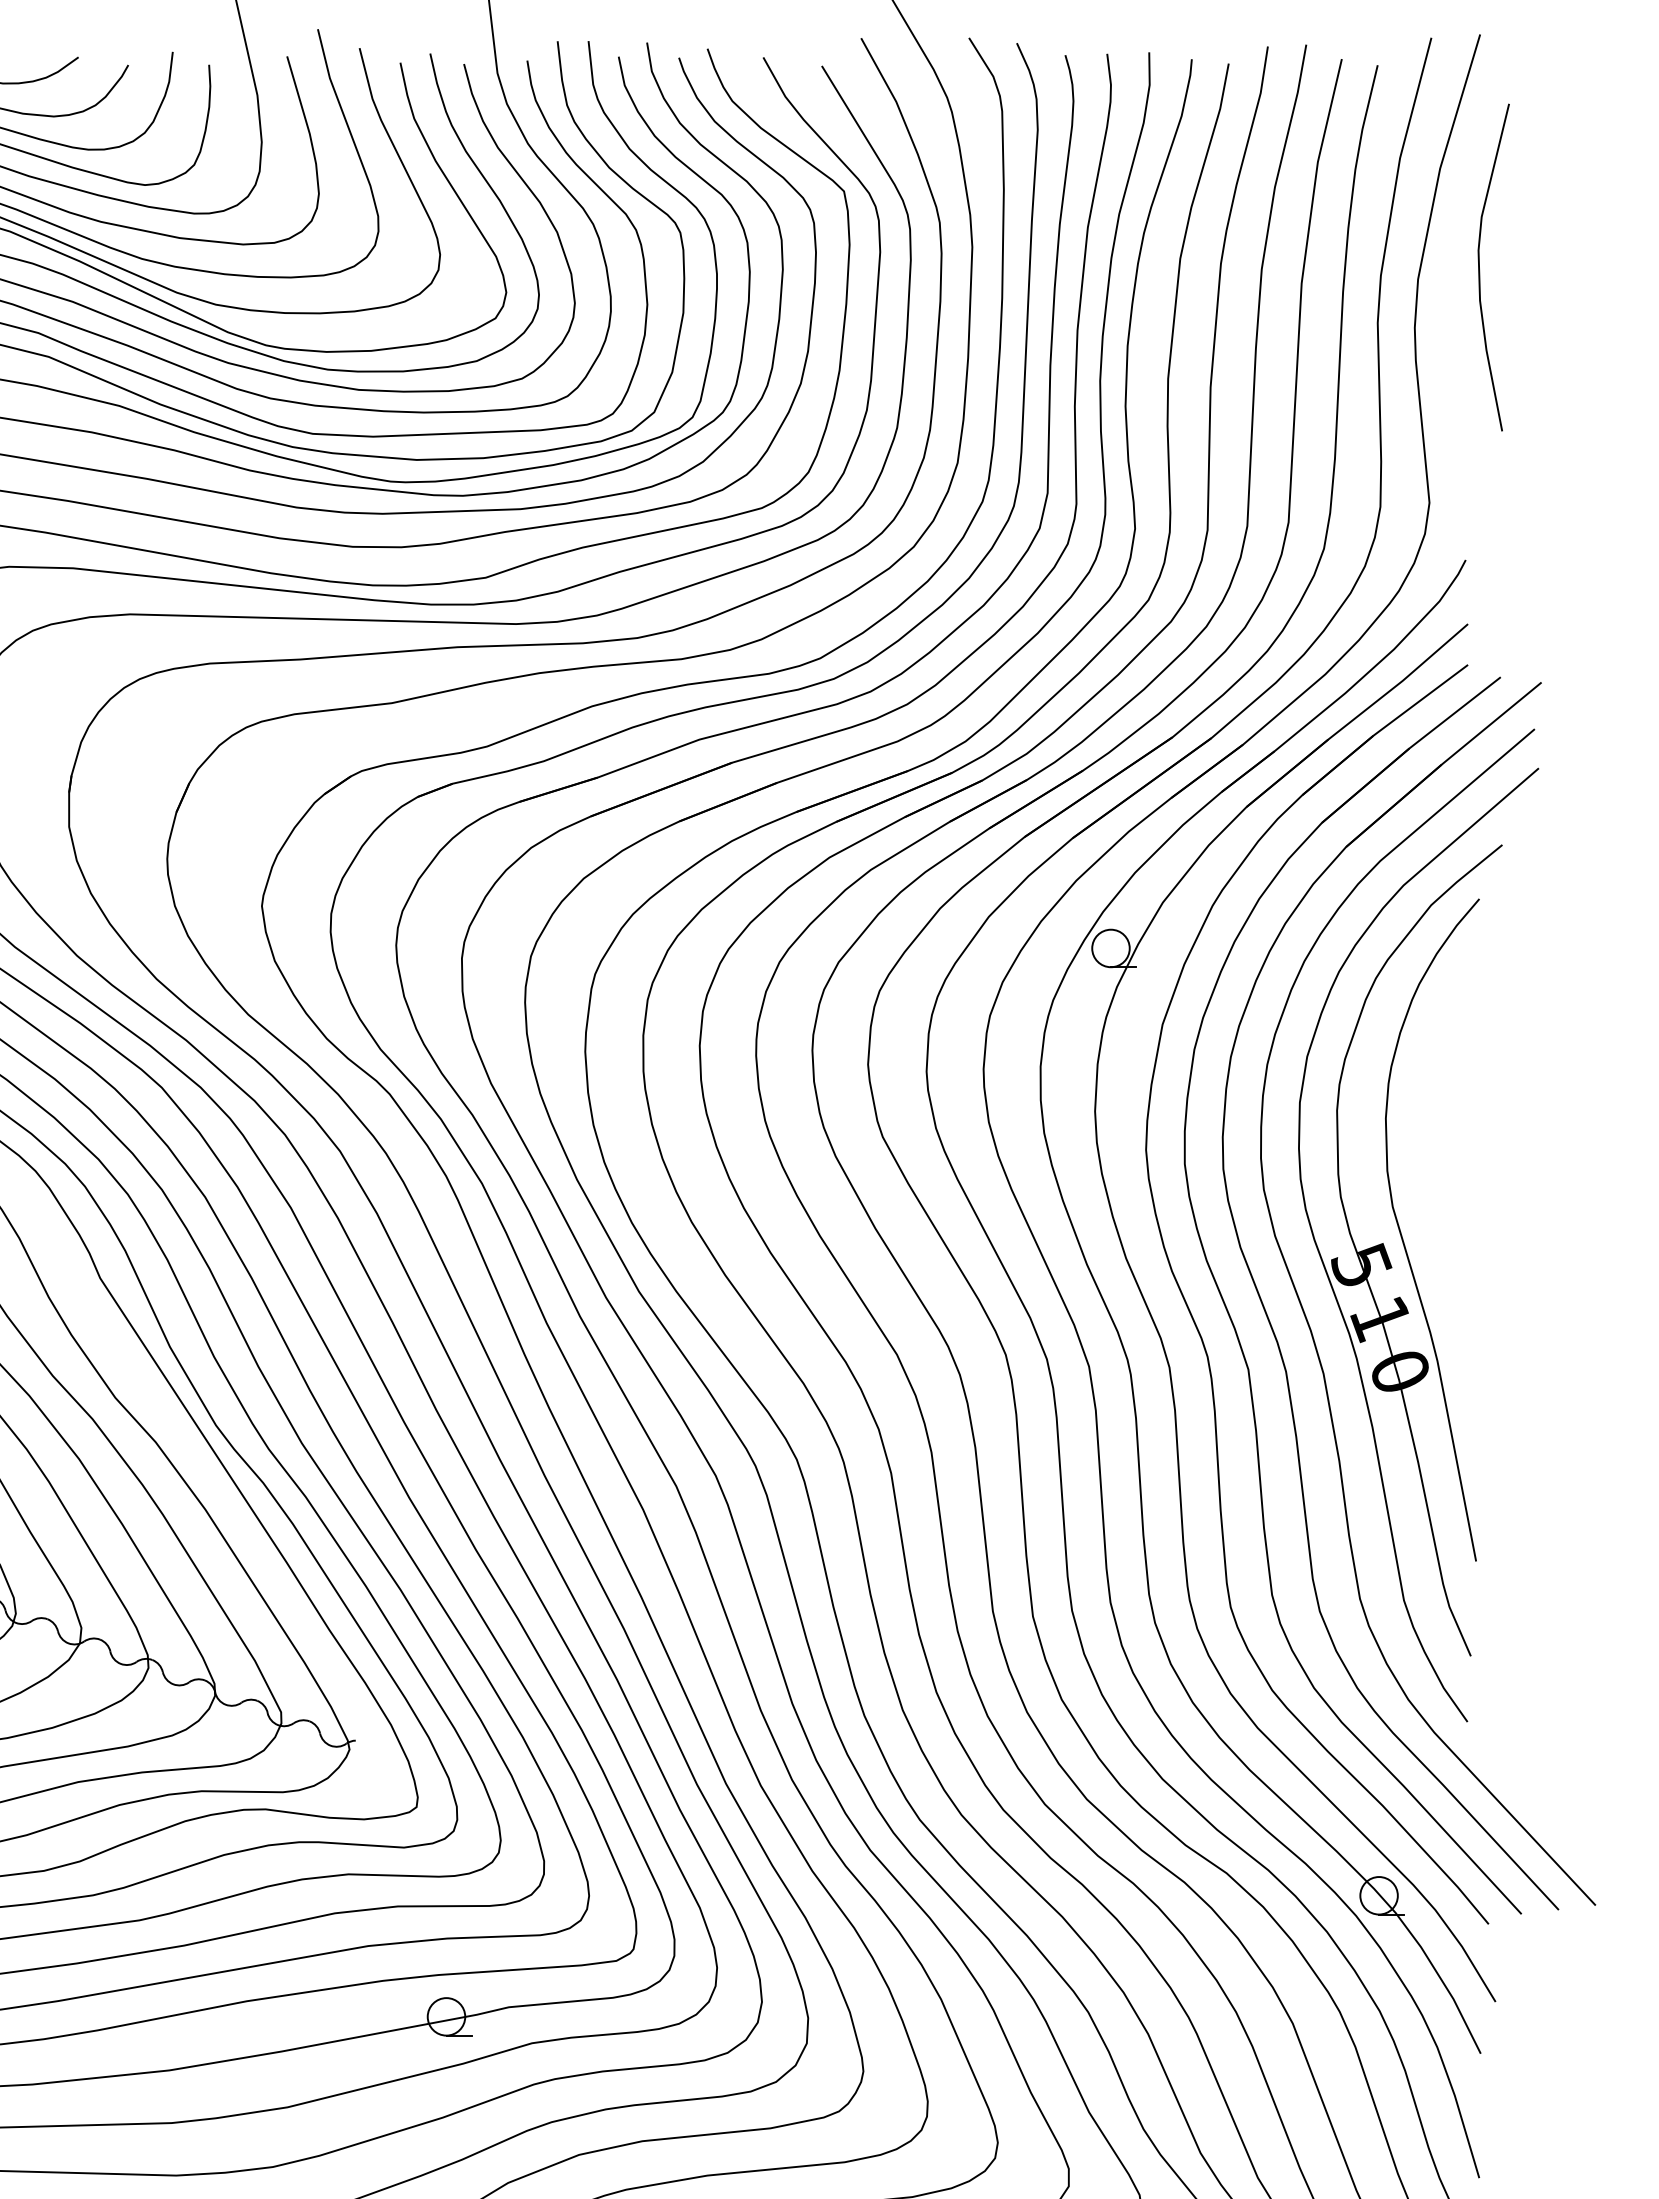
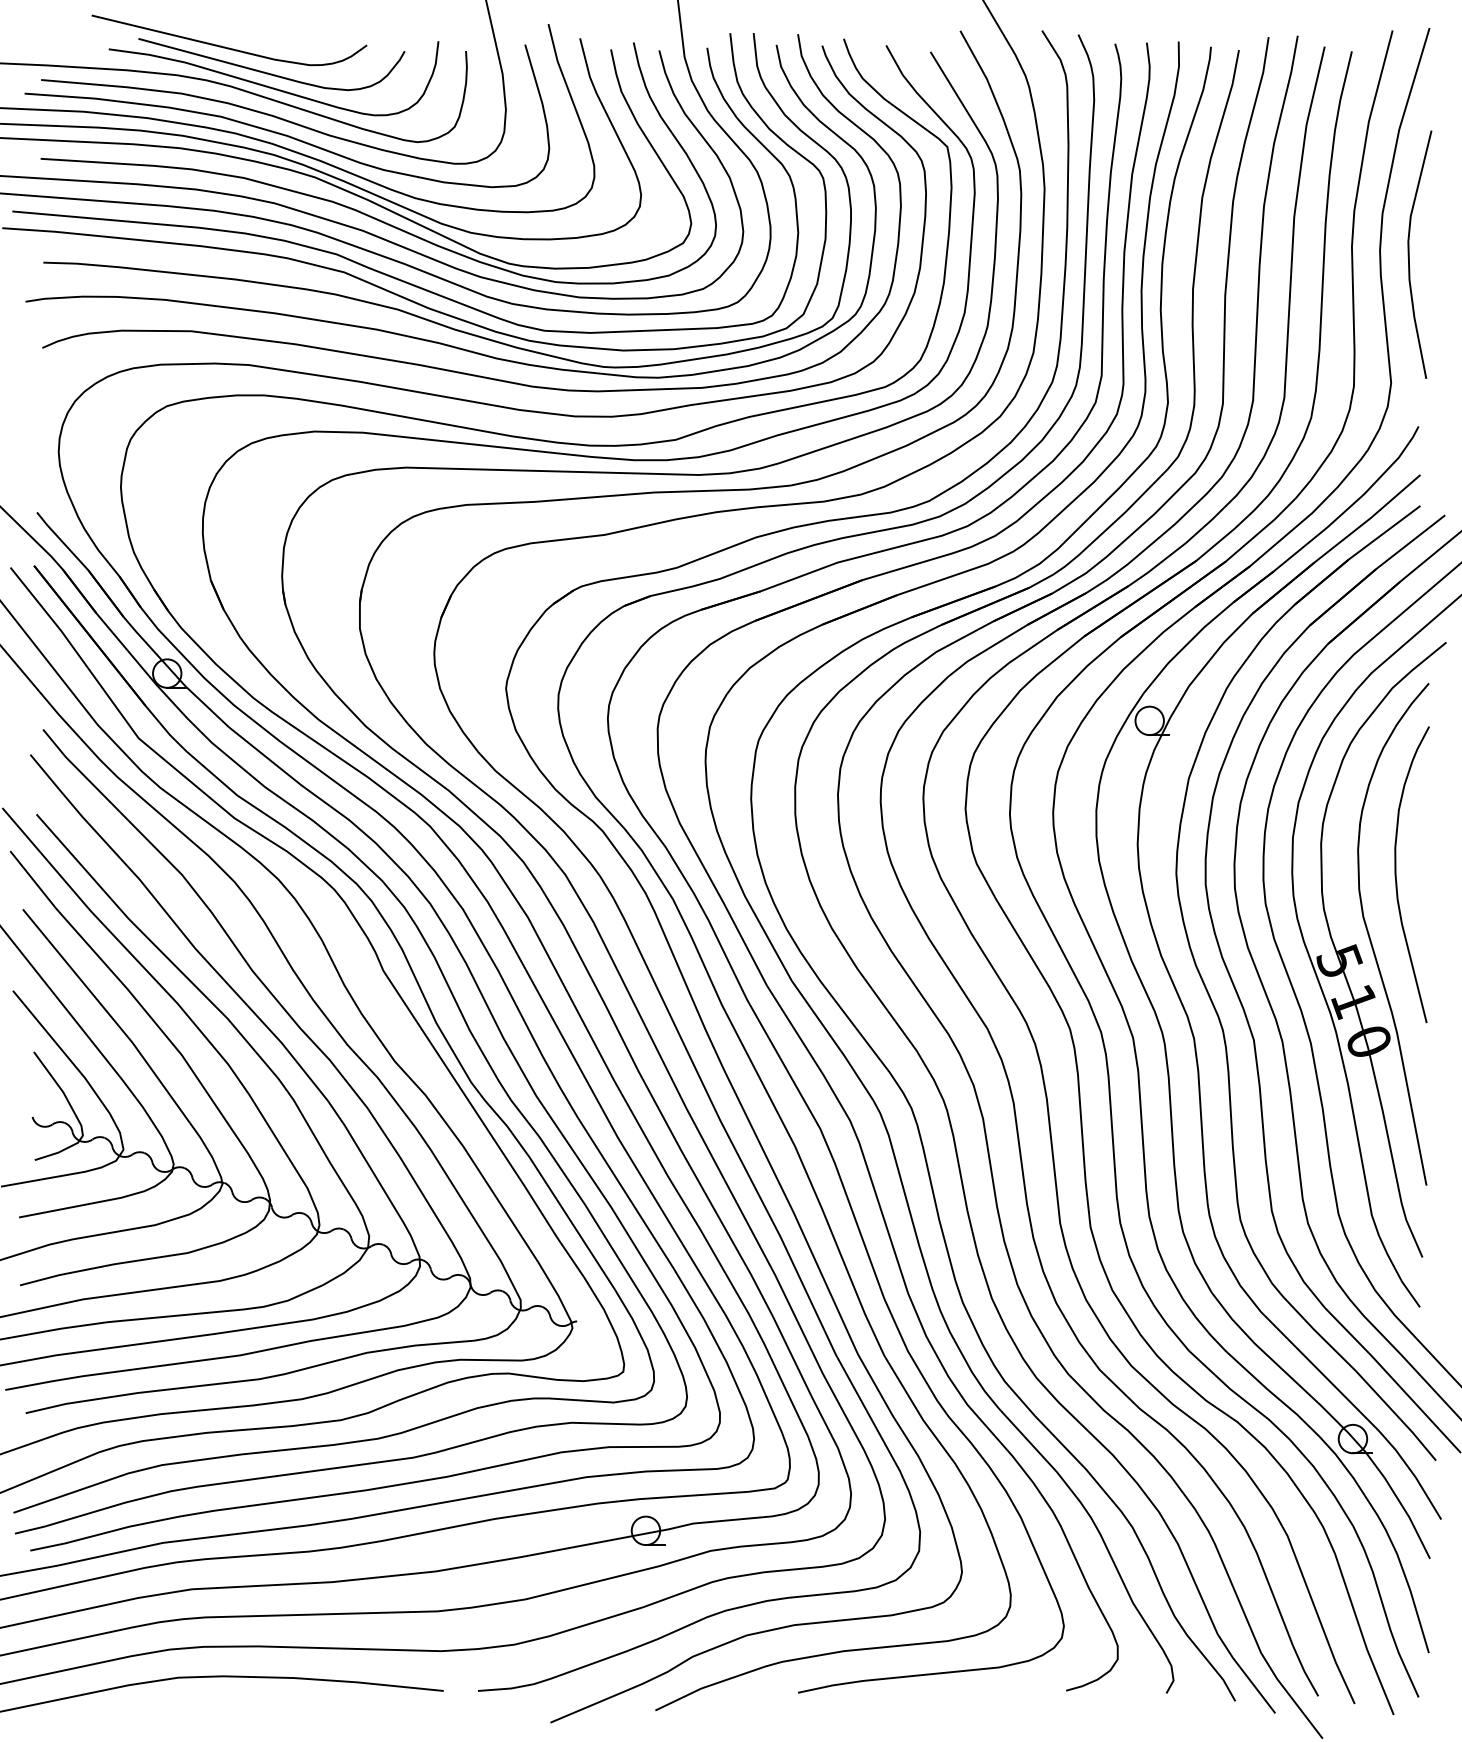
curve: (1480, 267) -> (1409, 254), moved
curve: (1436, 1151) -> (1396, 874), added

